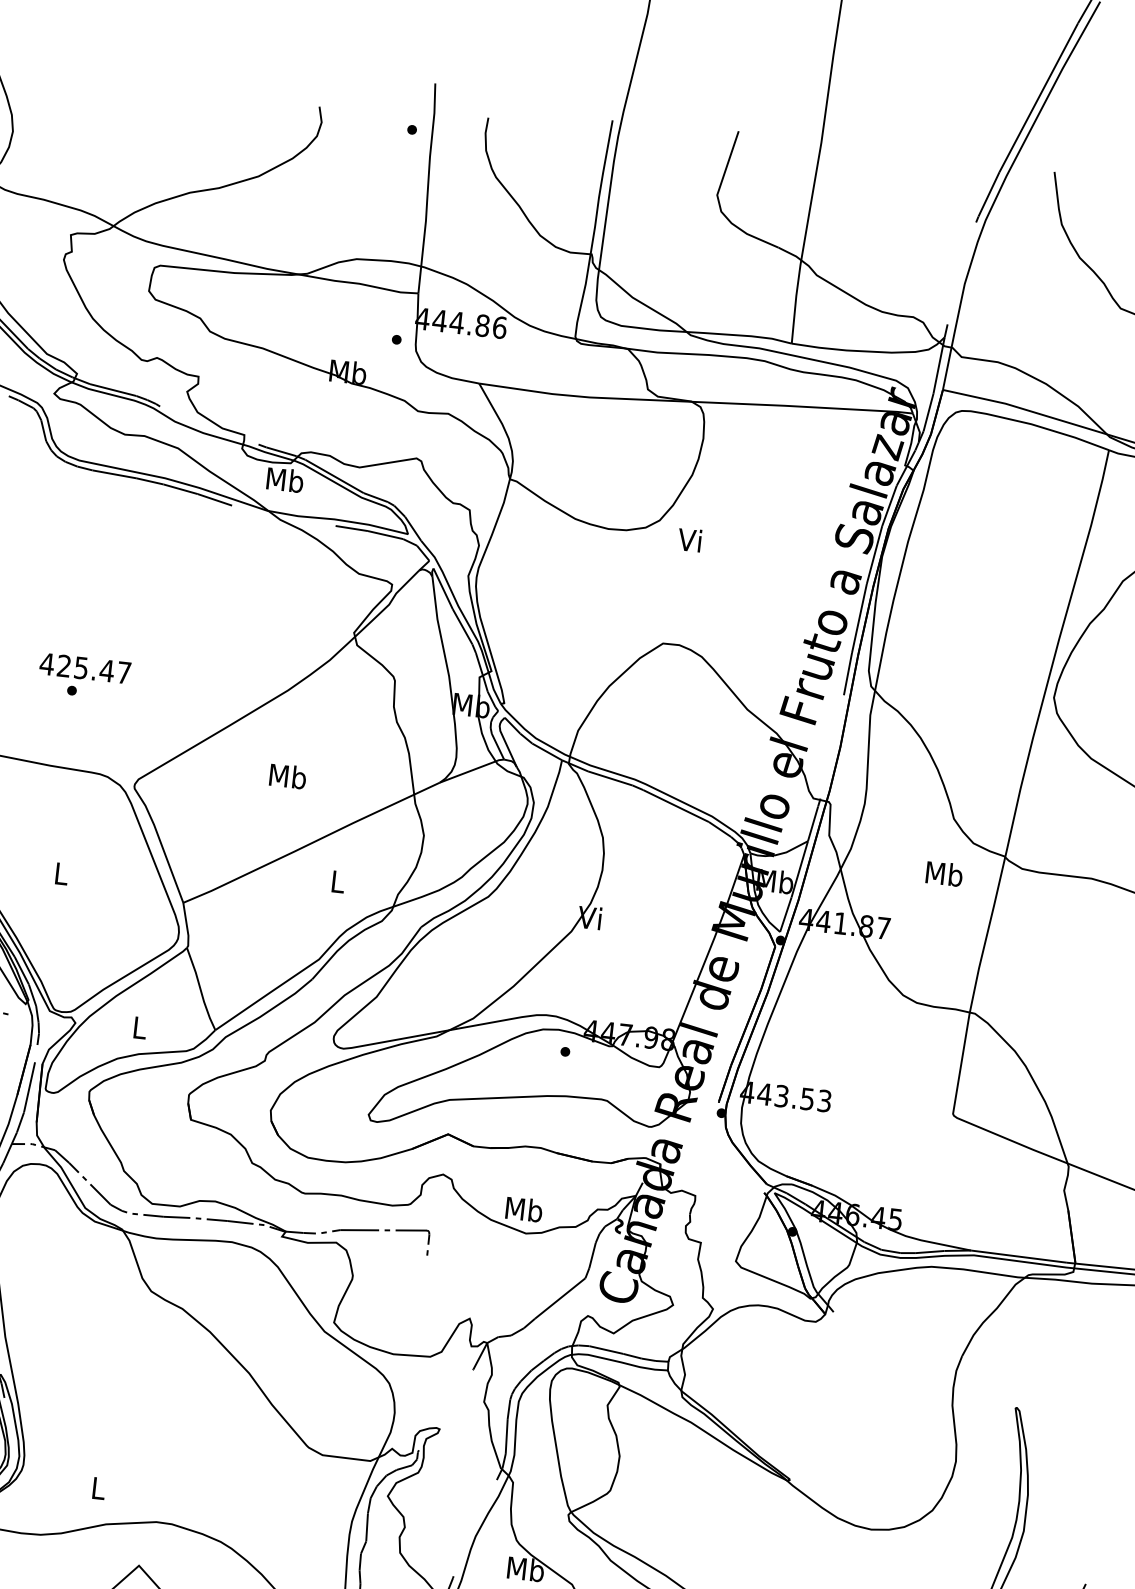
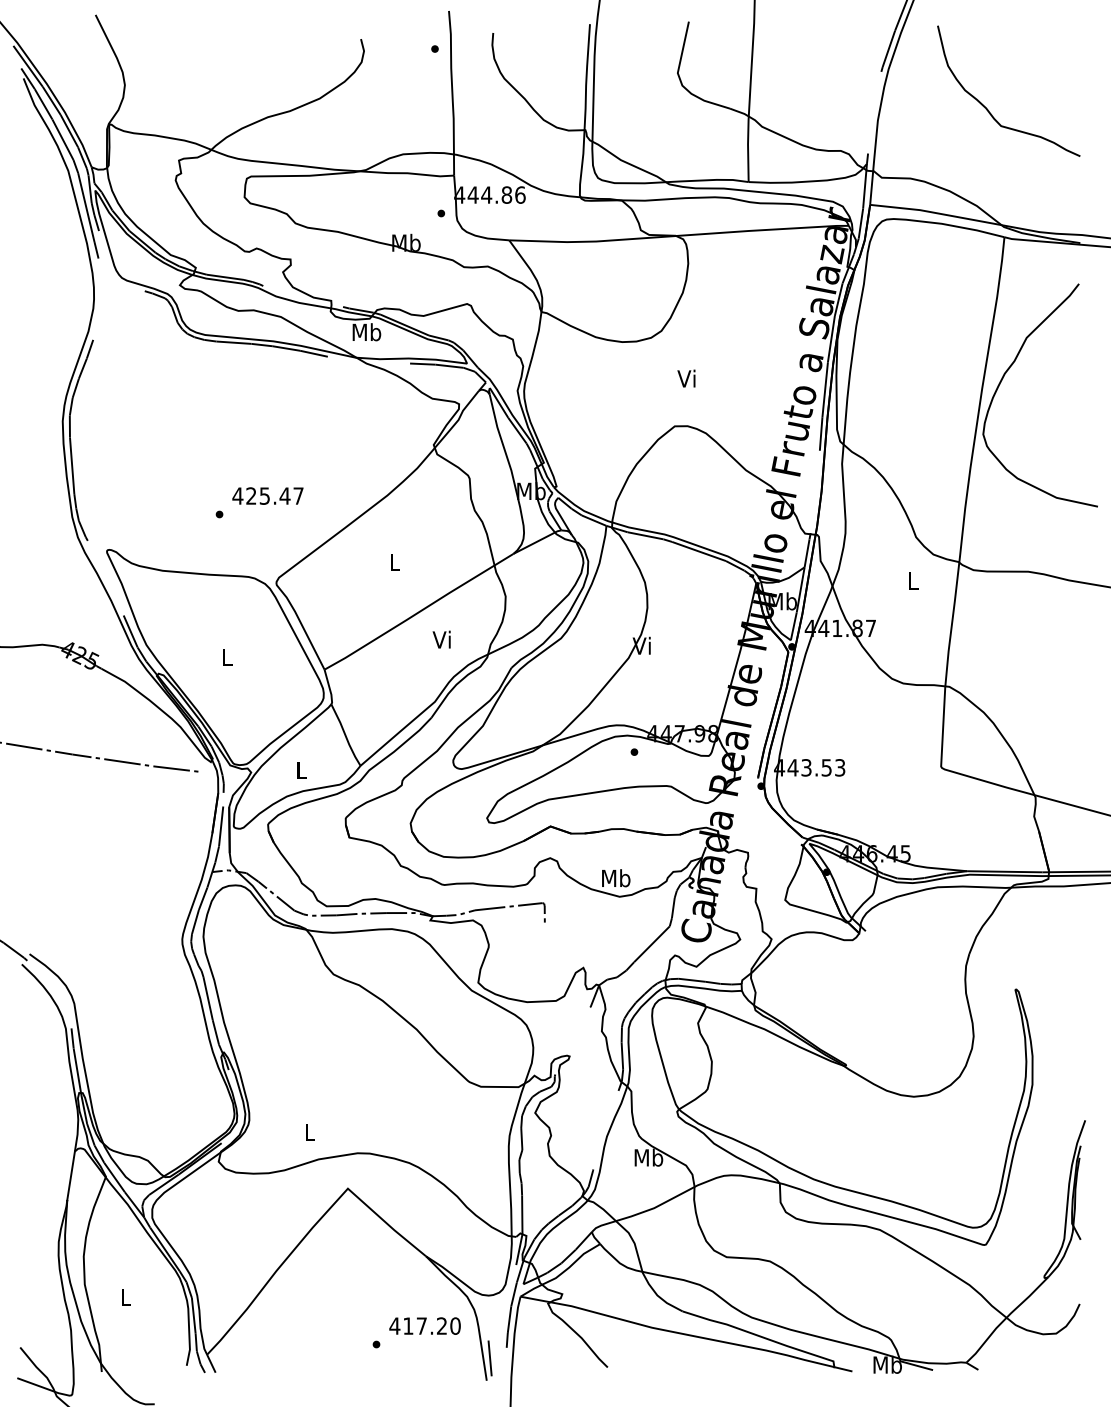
text: (689, 539) -> (686, 378), moved
text: (84, 667) -> (267, 495), moved
text: (287, 776) -> (394, 562), Mb -> L
text: (944, 873) -> (913, 580), Mb -> L
text: (336, 881) -> (441, 639), L -> Vi

